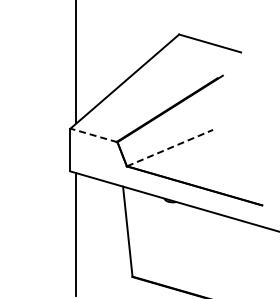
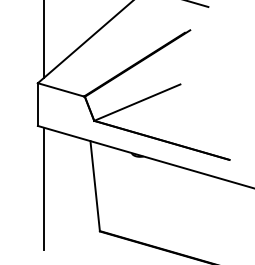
line: (93, 135) -> (60, 90), dashed -> solid
line: (169, 148) -> (136, 103), dashed -> solid

